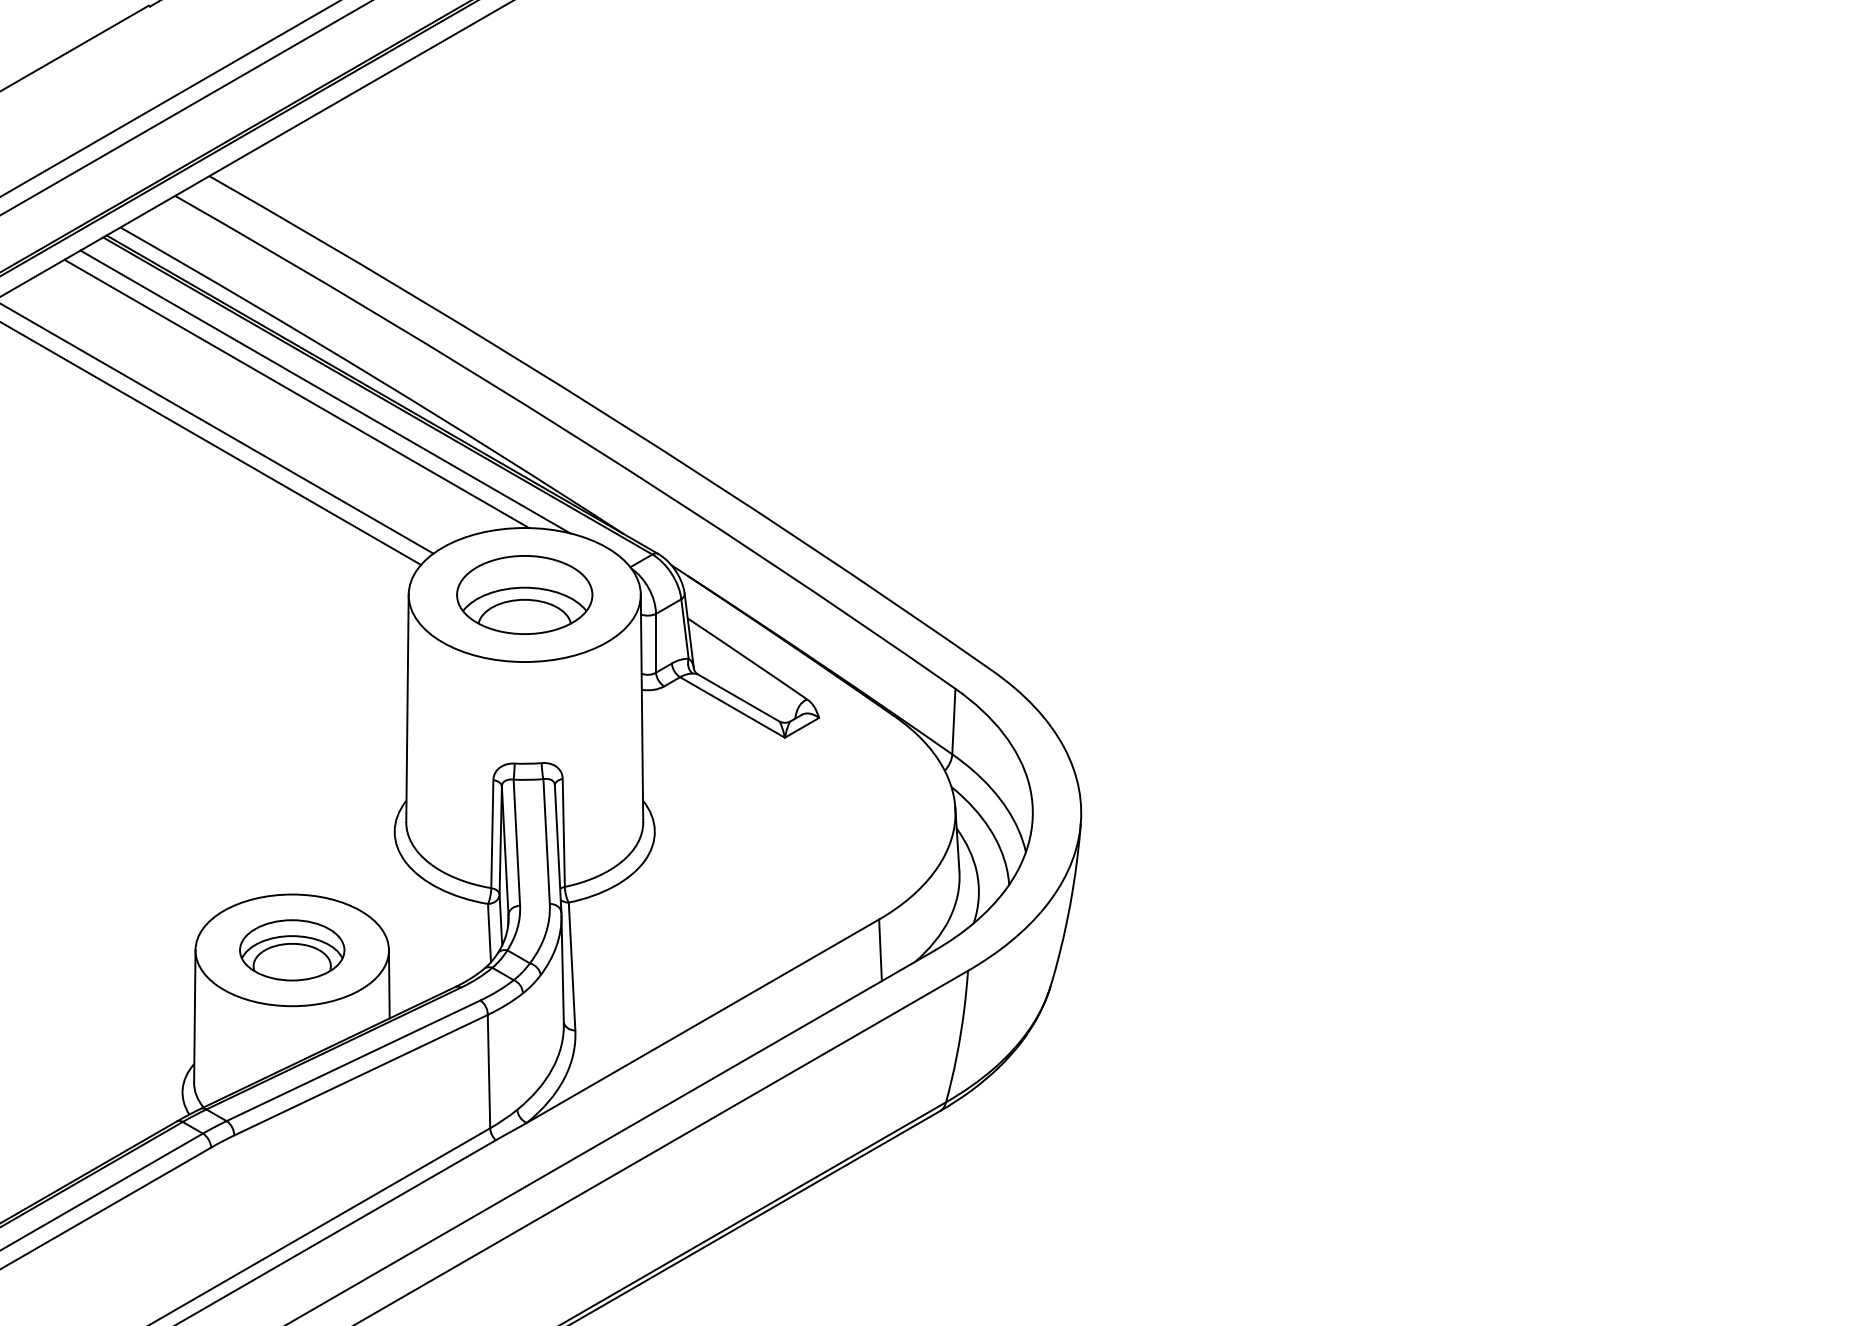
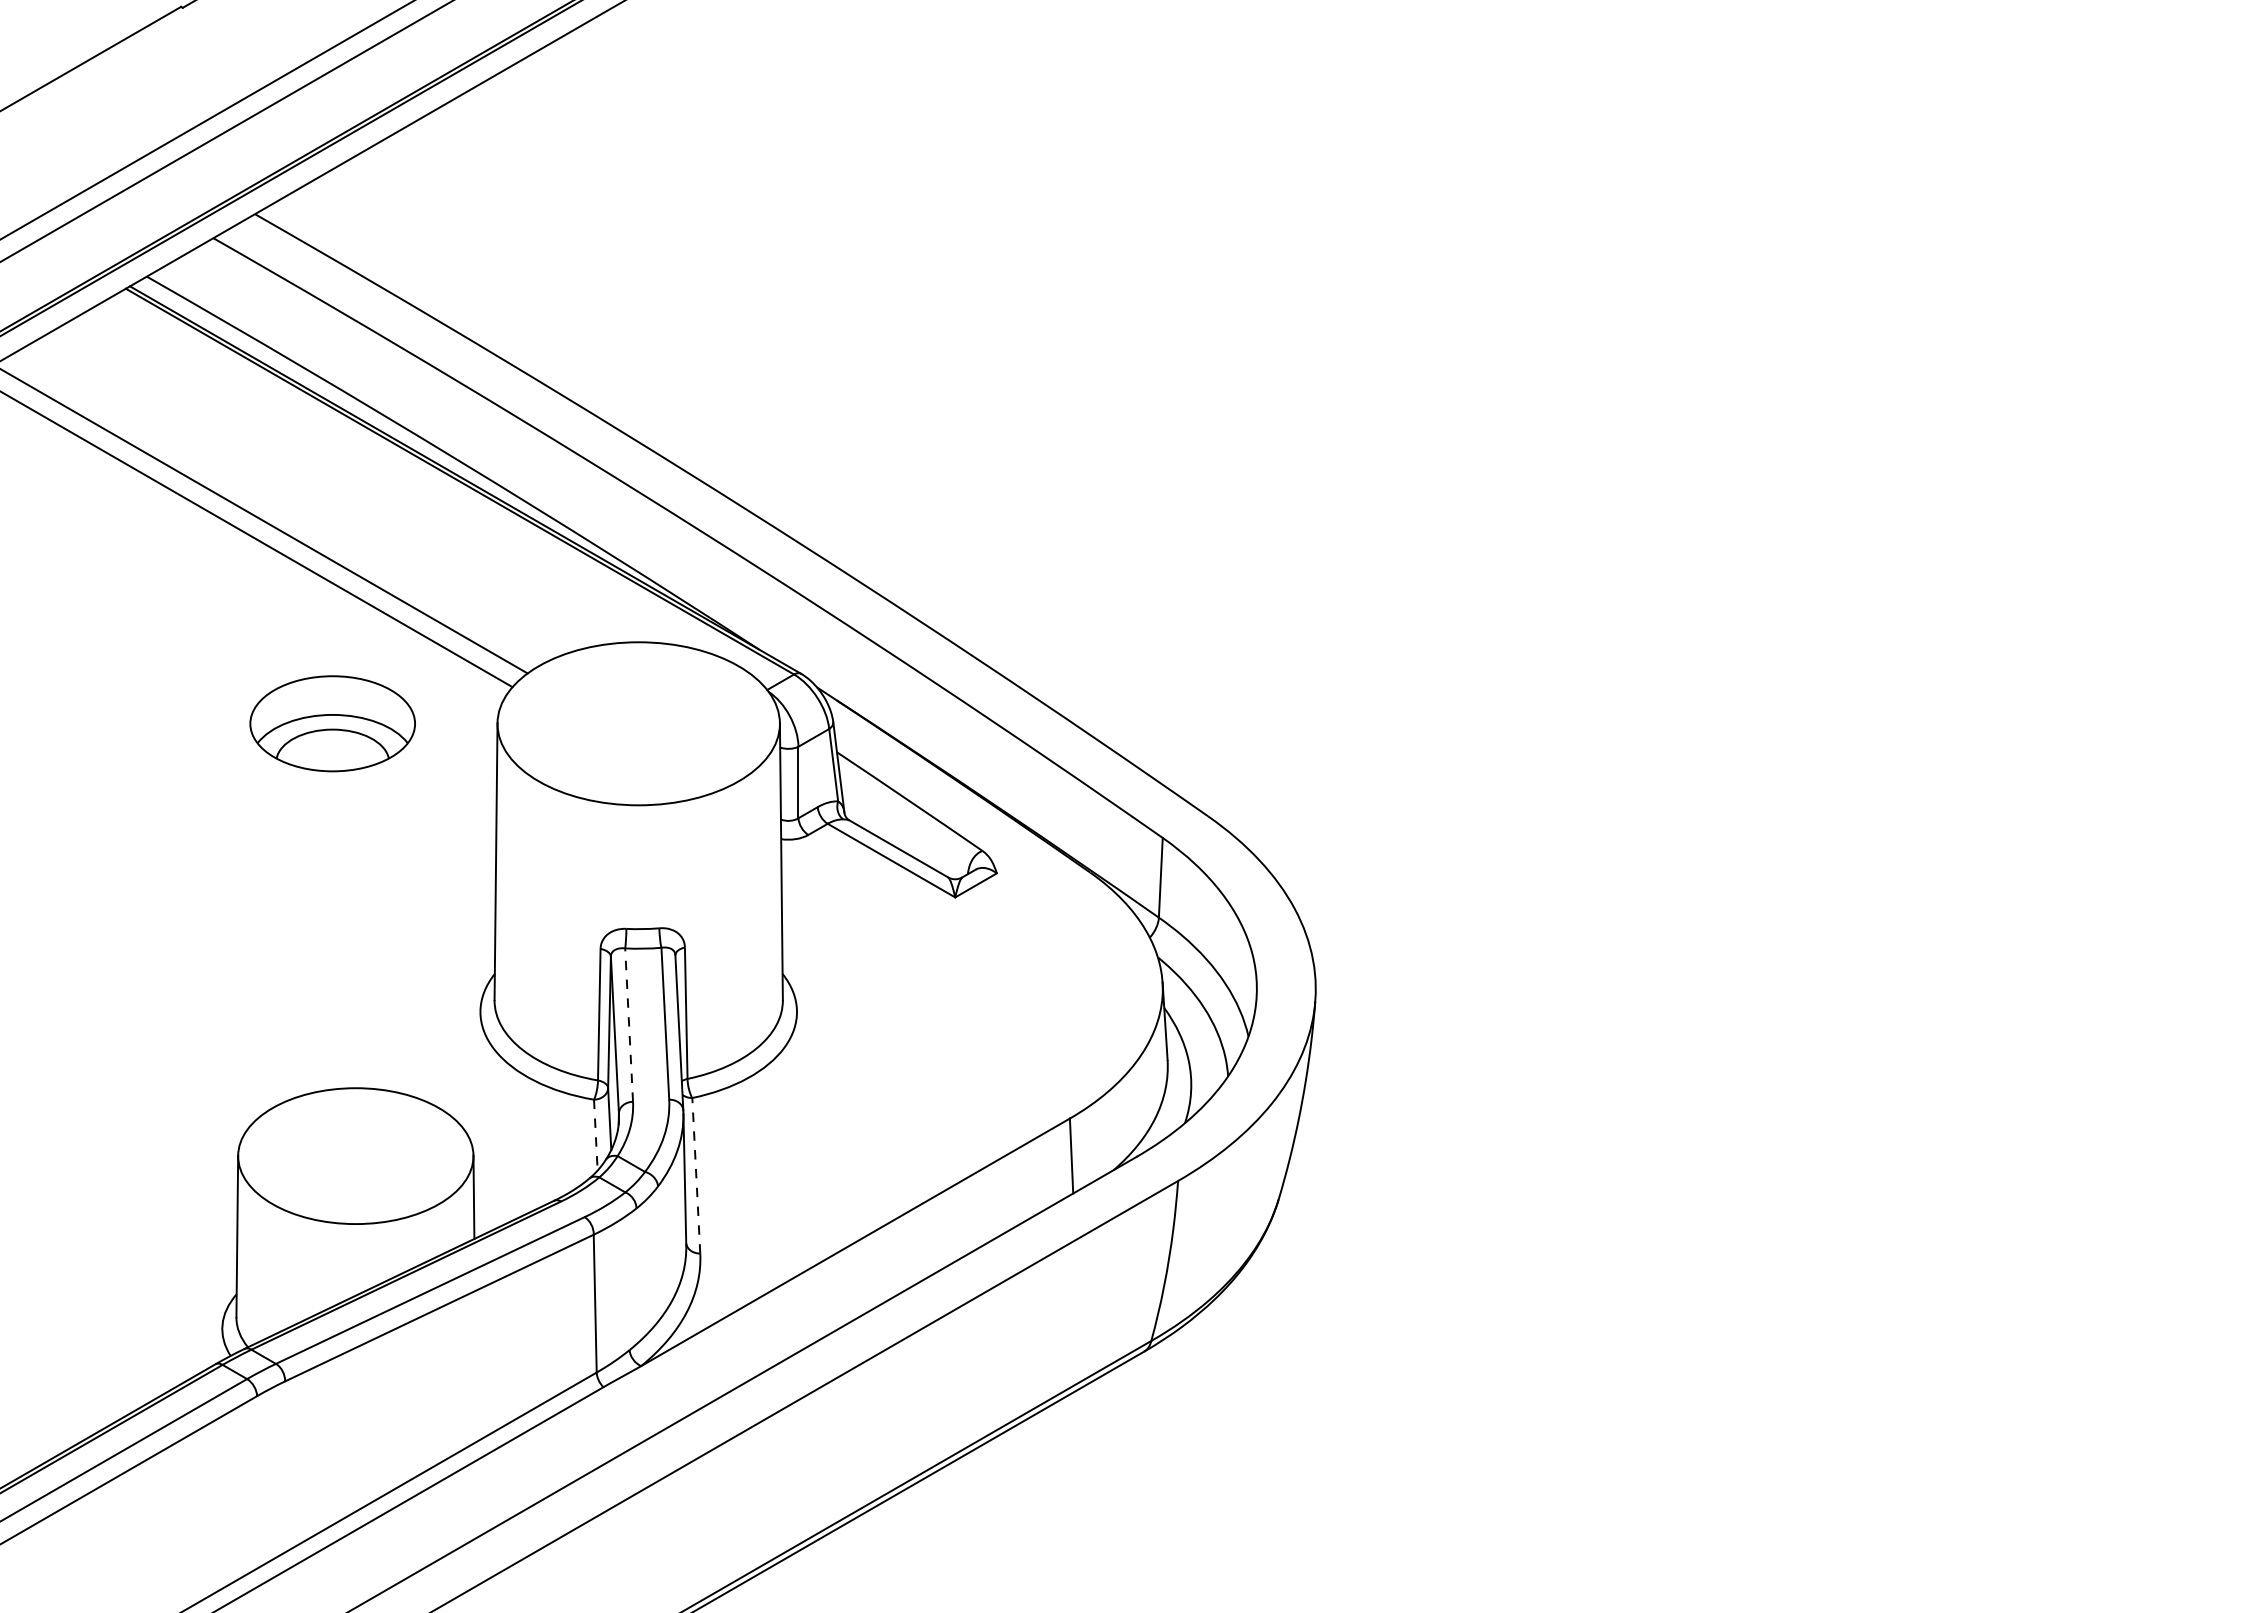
line: (325, 391) -> (396, 476), removed
line: (296, 393) -> (361, 478), removed
part: (524, 594) -> (332, 723), moved
line: (517, 842) -> (629, 1025), solid -> dashed
line: (489, 933) -> (595, 1135), solid -> dashed
part: (291, 949) -> (355, 1155), removed
line: (572, 966) -> (696, 1175), solid -> dashed

